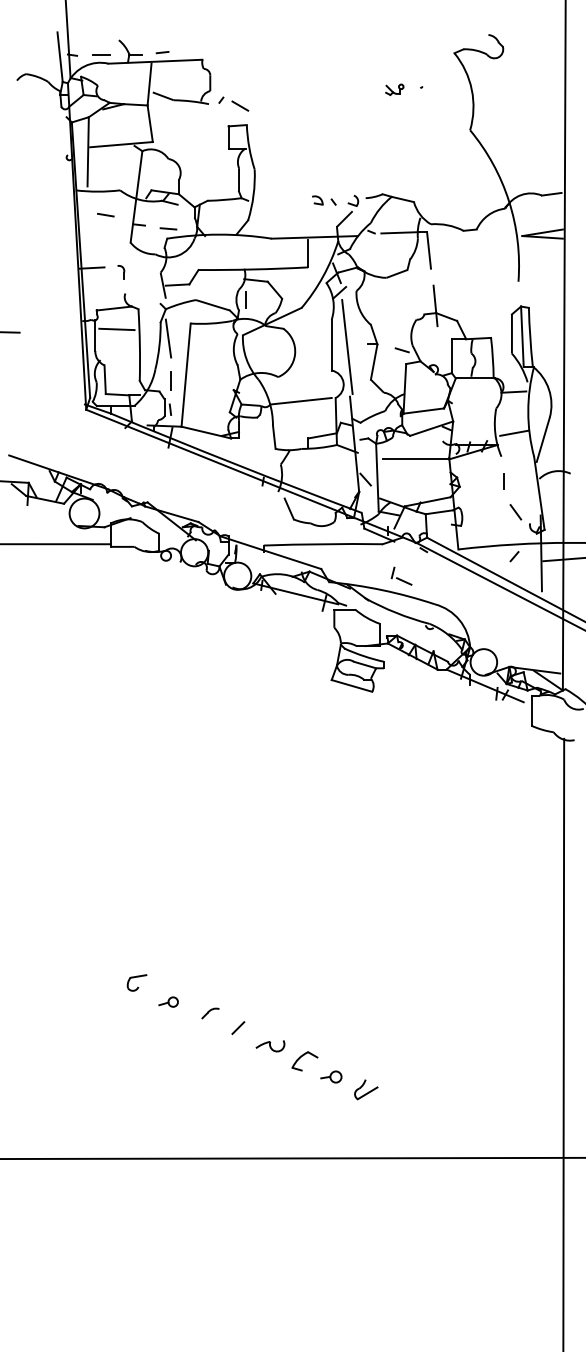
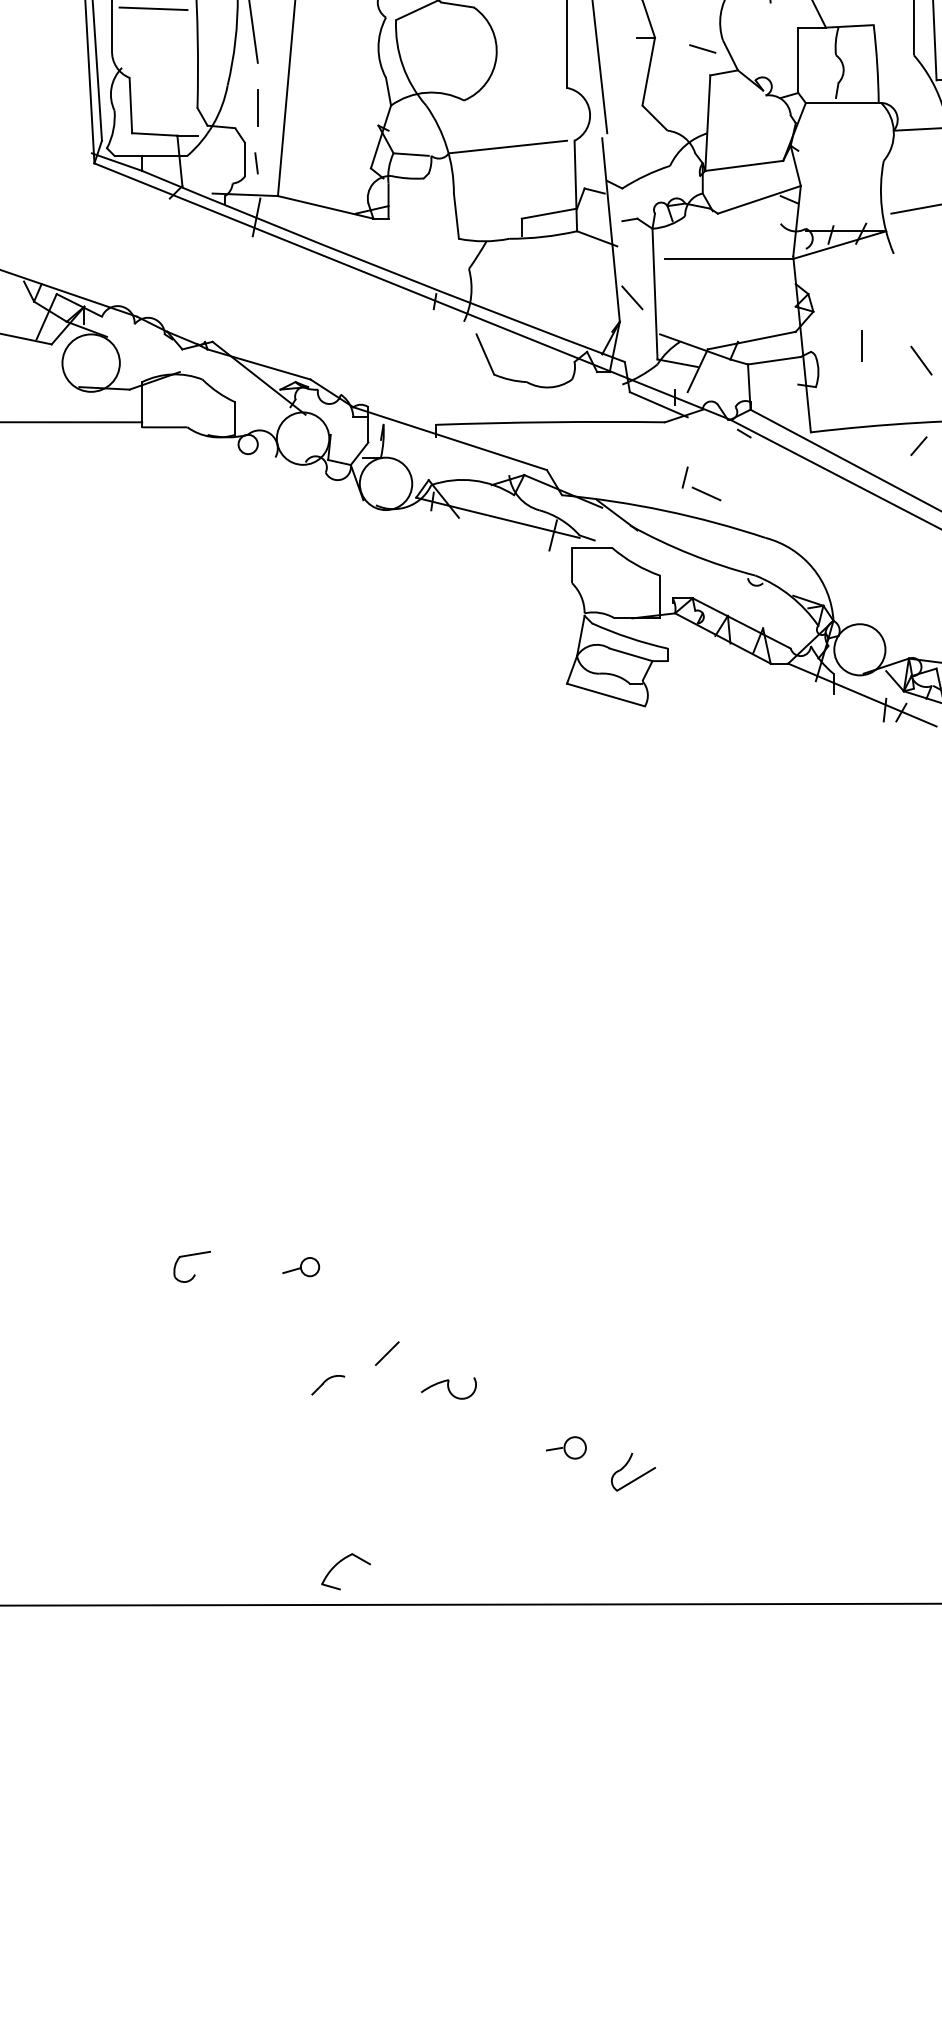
line: (503, 481) -> (861, 345), moved
part: (168, 1001) -> (300, 1265), moved
part: (210, 1013) -> (327, 1385), moved
part: (304, 1061) -> (345, 1572), moved

